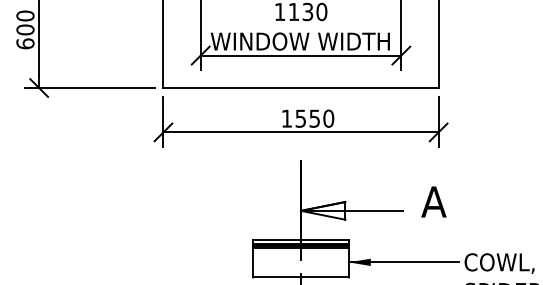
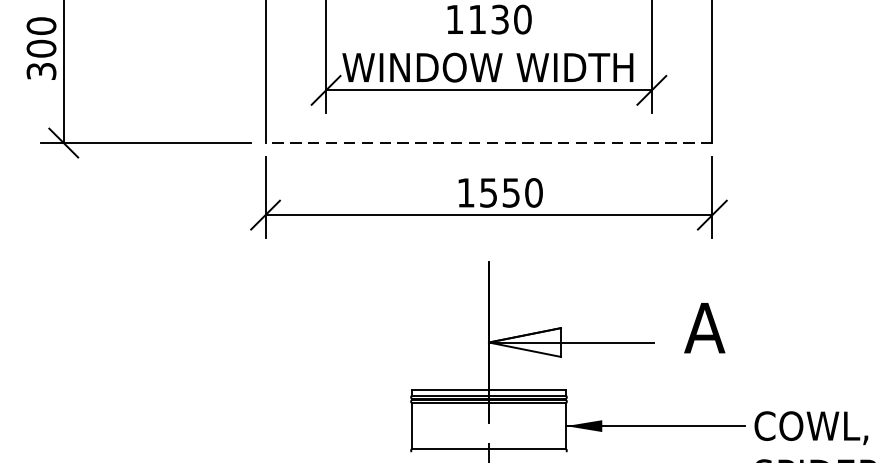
text: (25, 43) -> (41, 70), 600 -> 300
line: (301, 88) -> (489, 143), solid -> dashed

